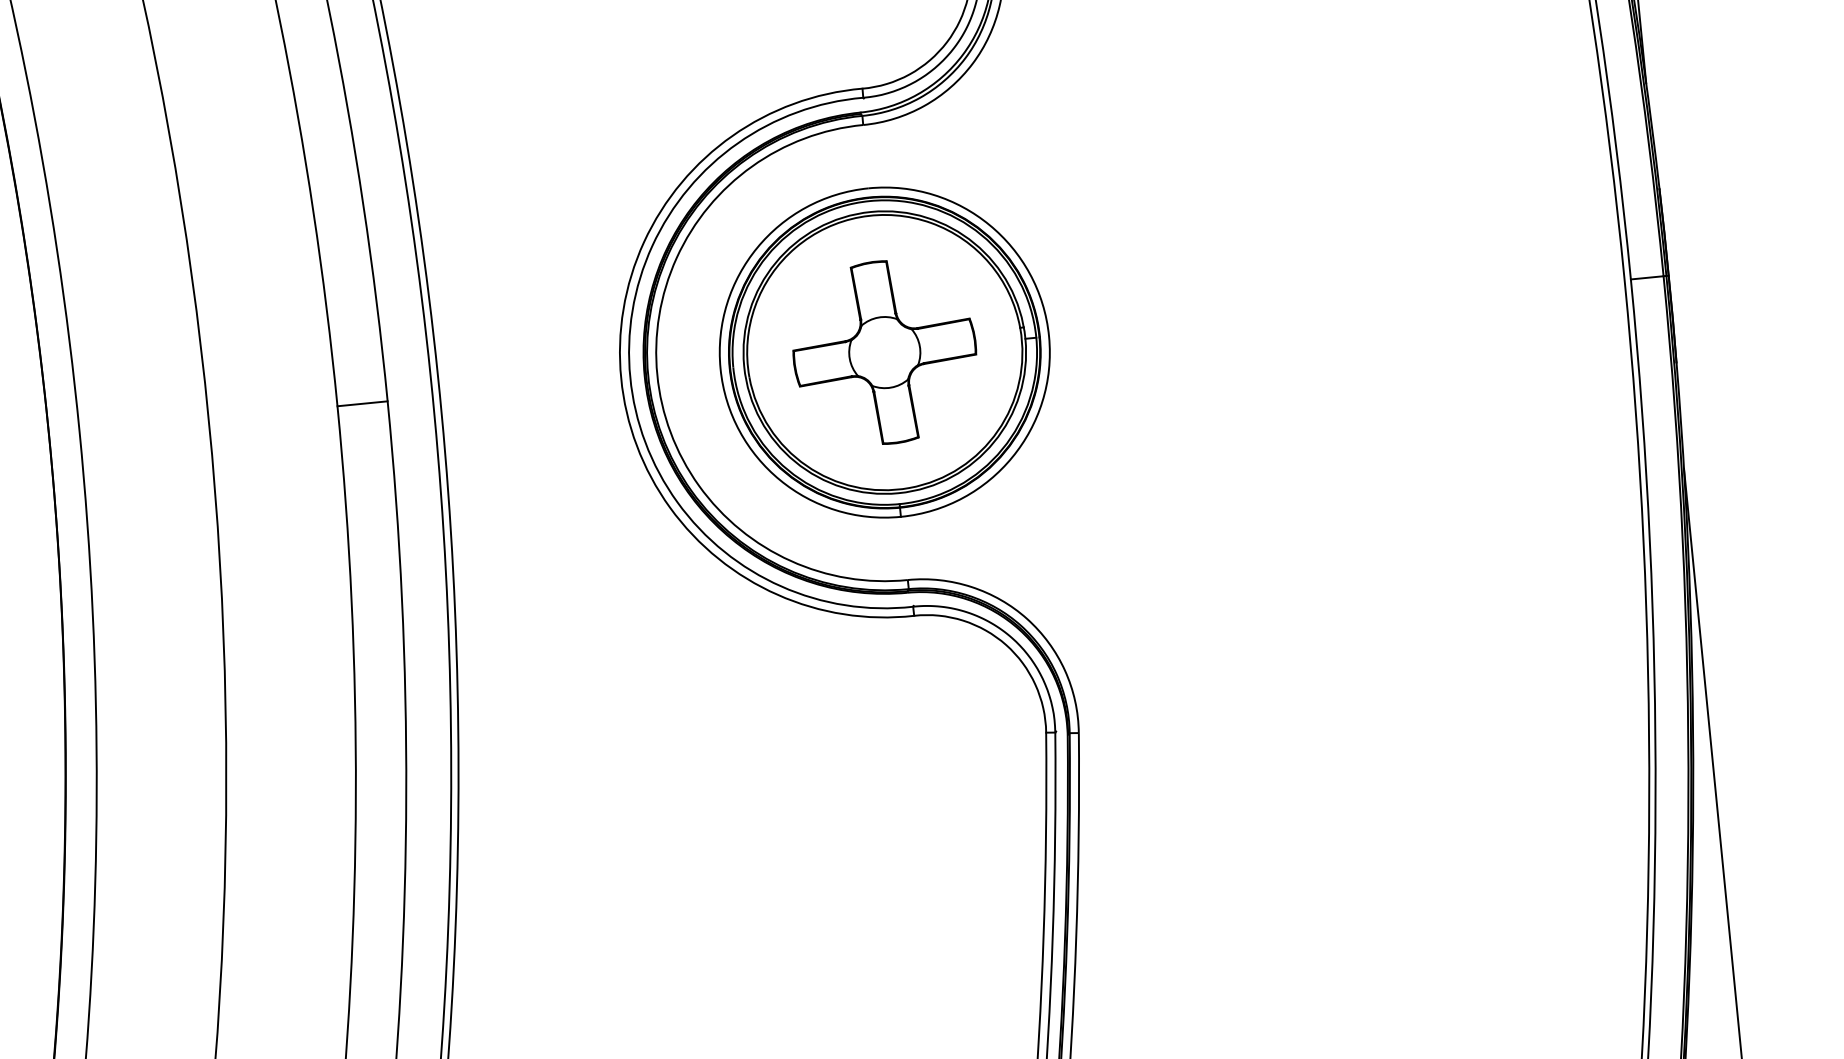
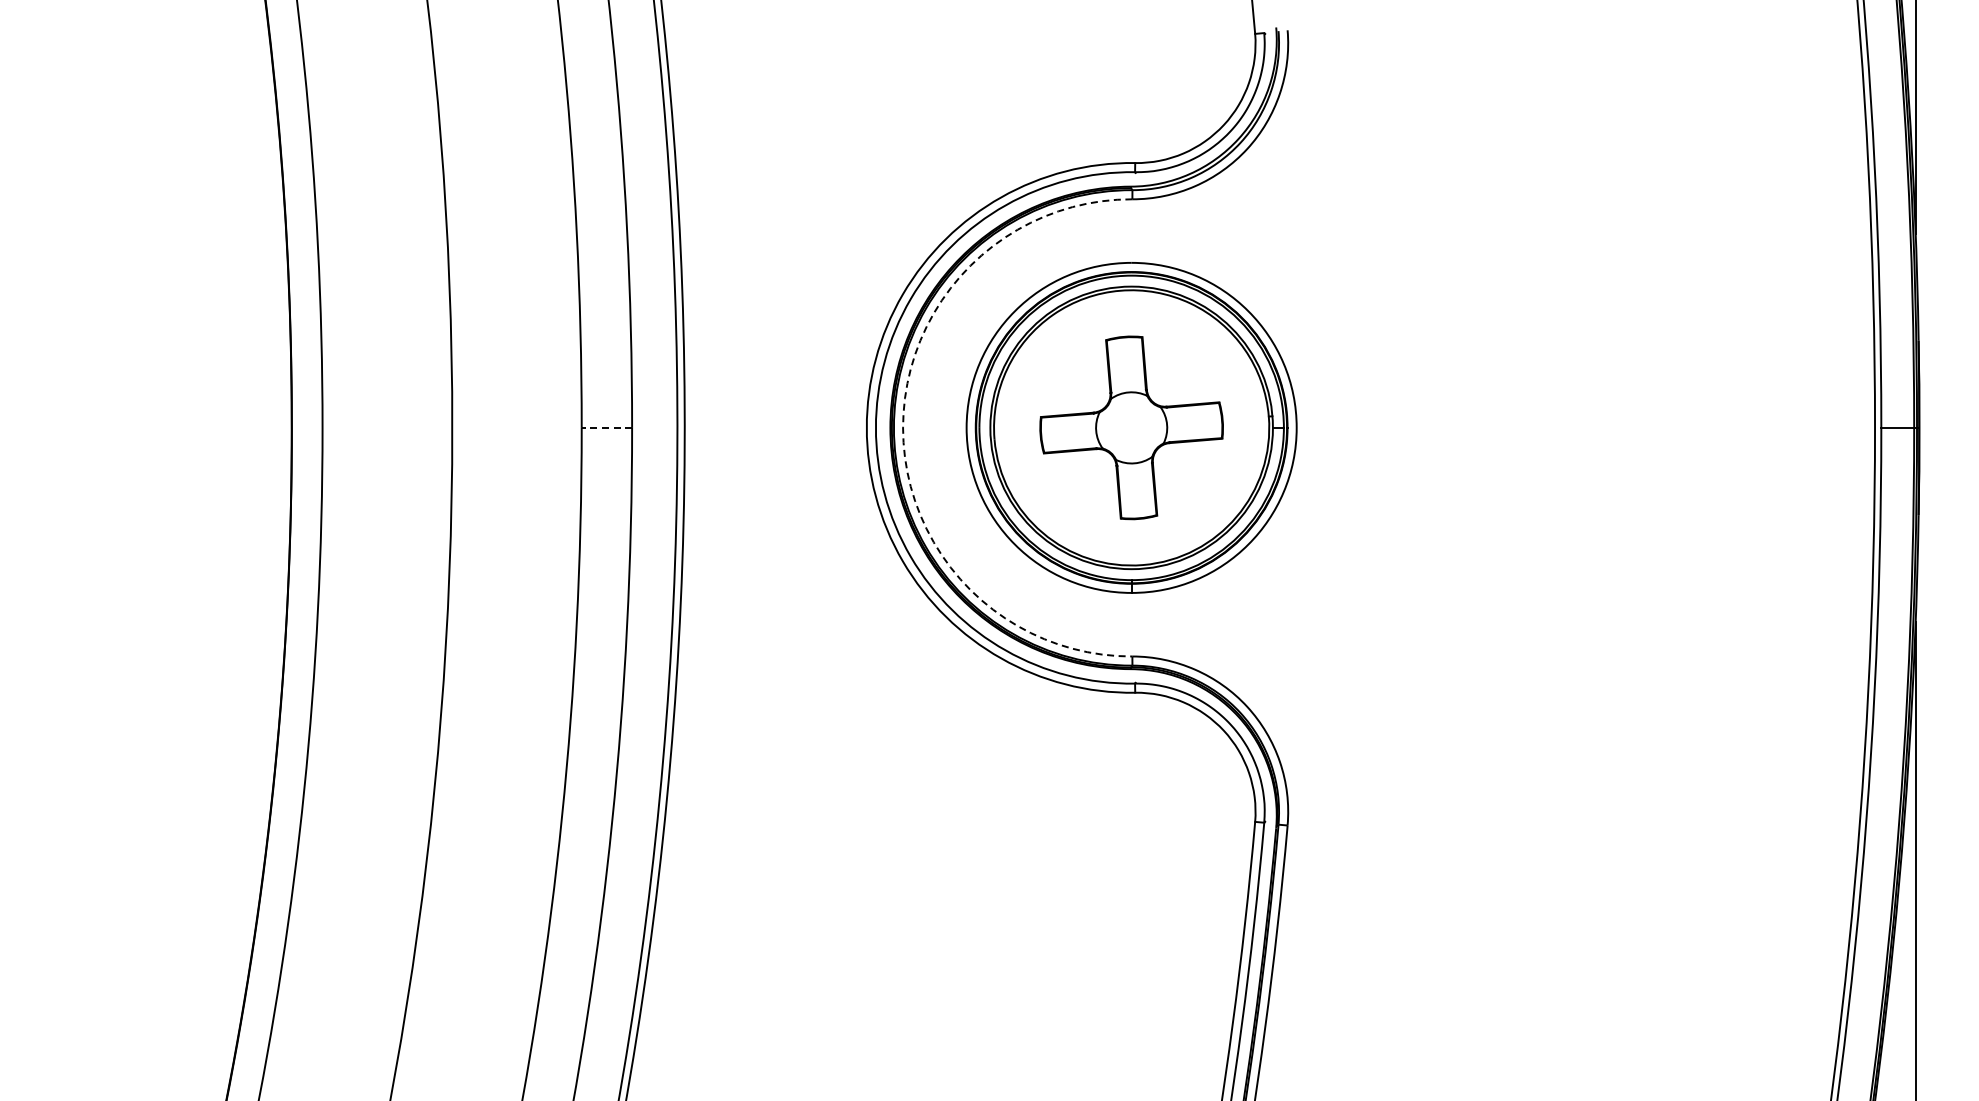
arc: (657, 374) -> (903, 427), solid -> dashed
line: (362, 403) -> (606, 427), solid -> dashed

